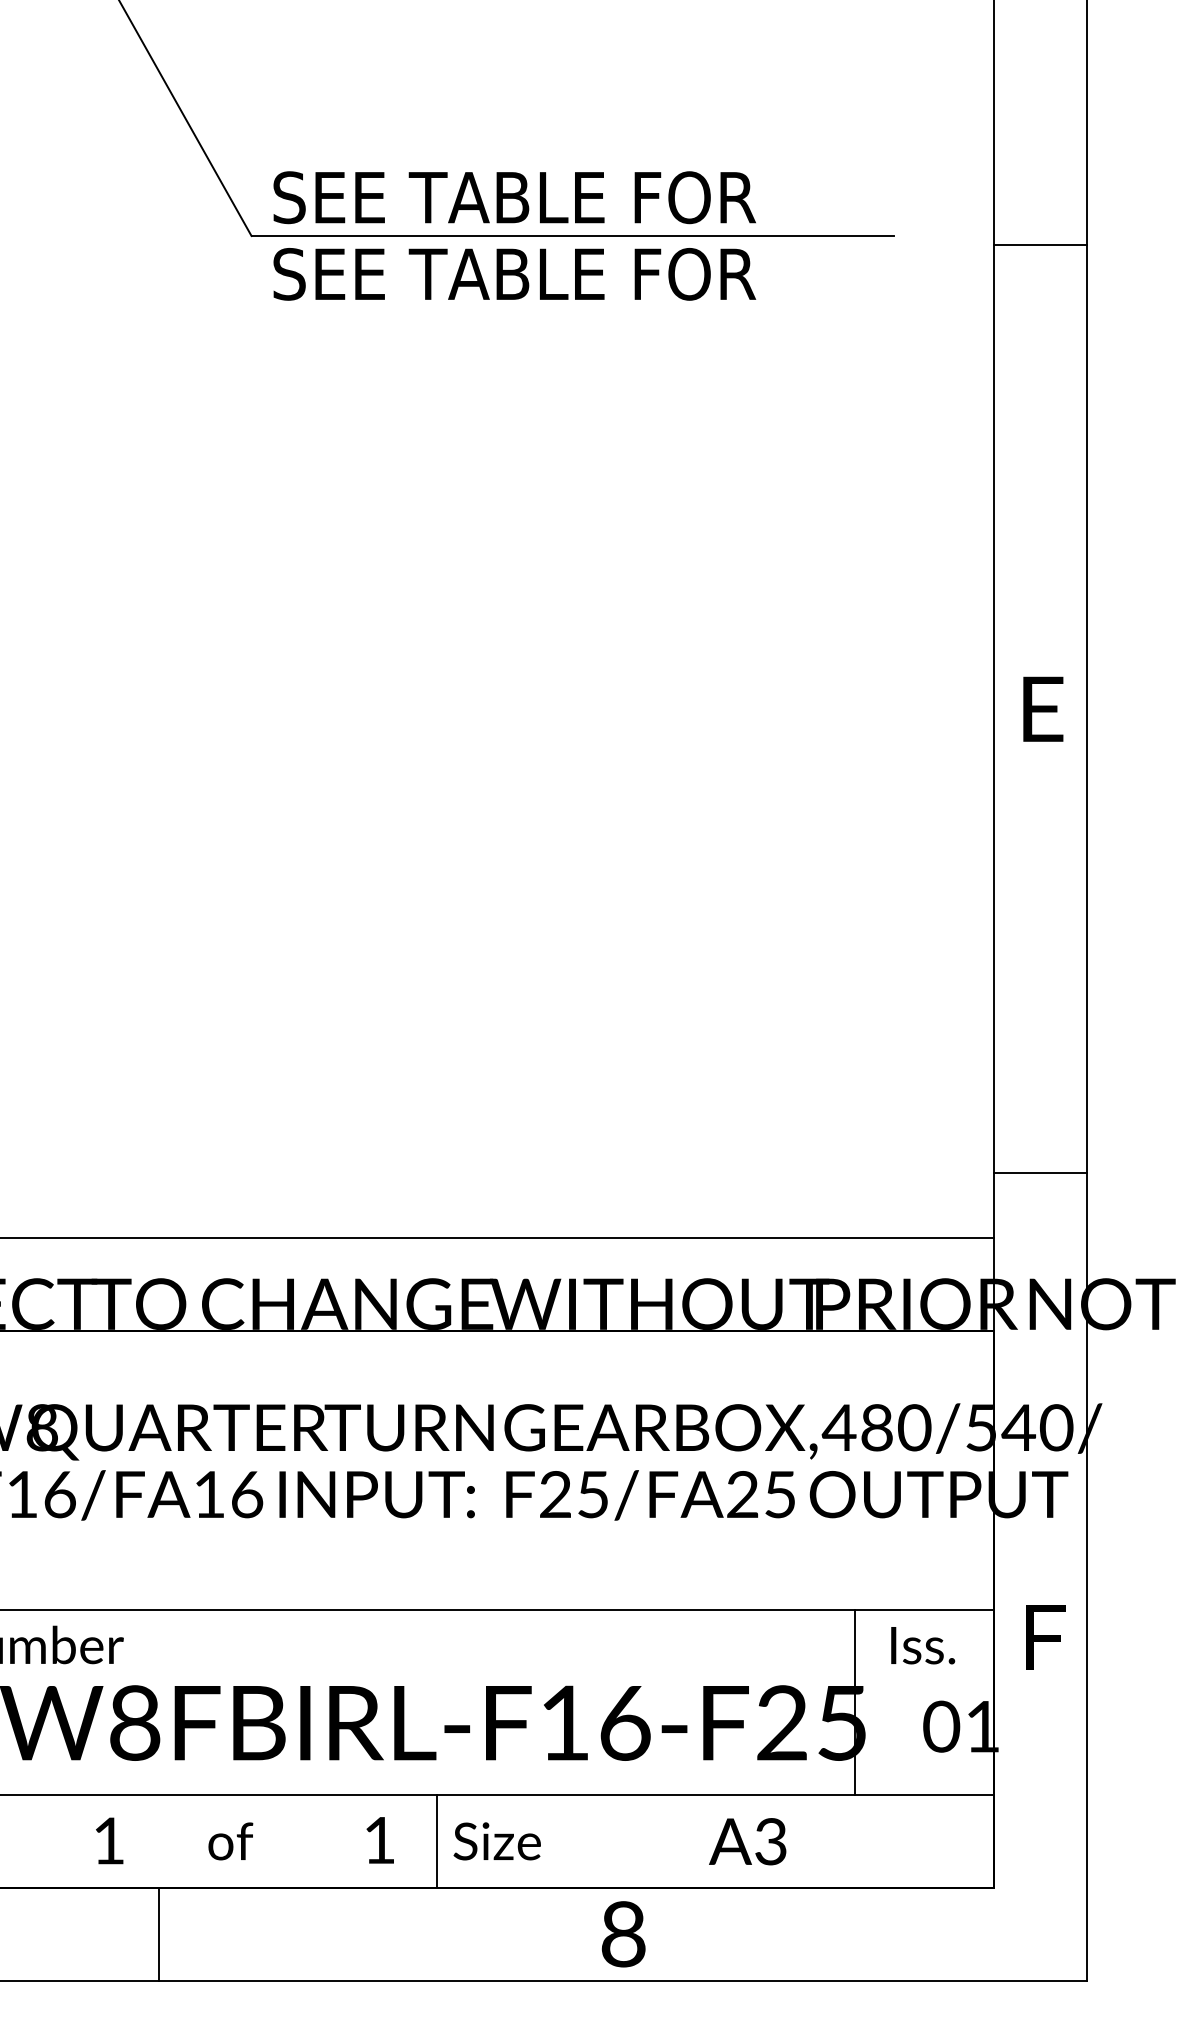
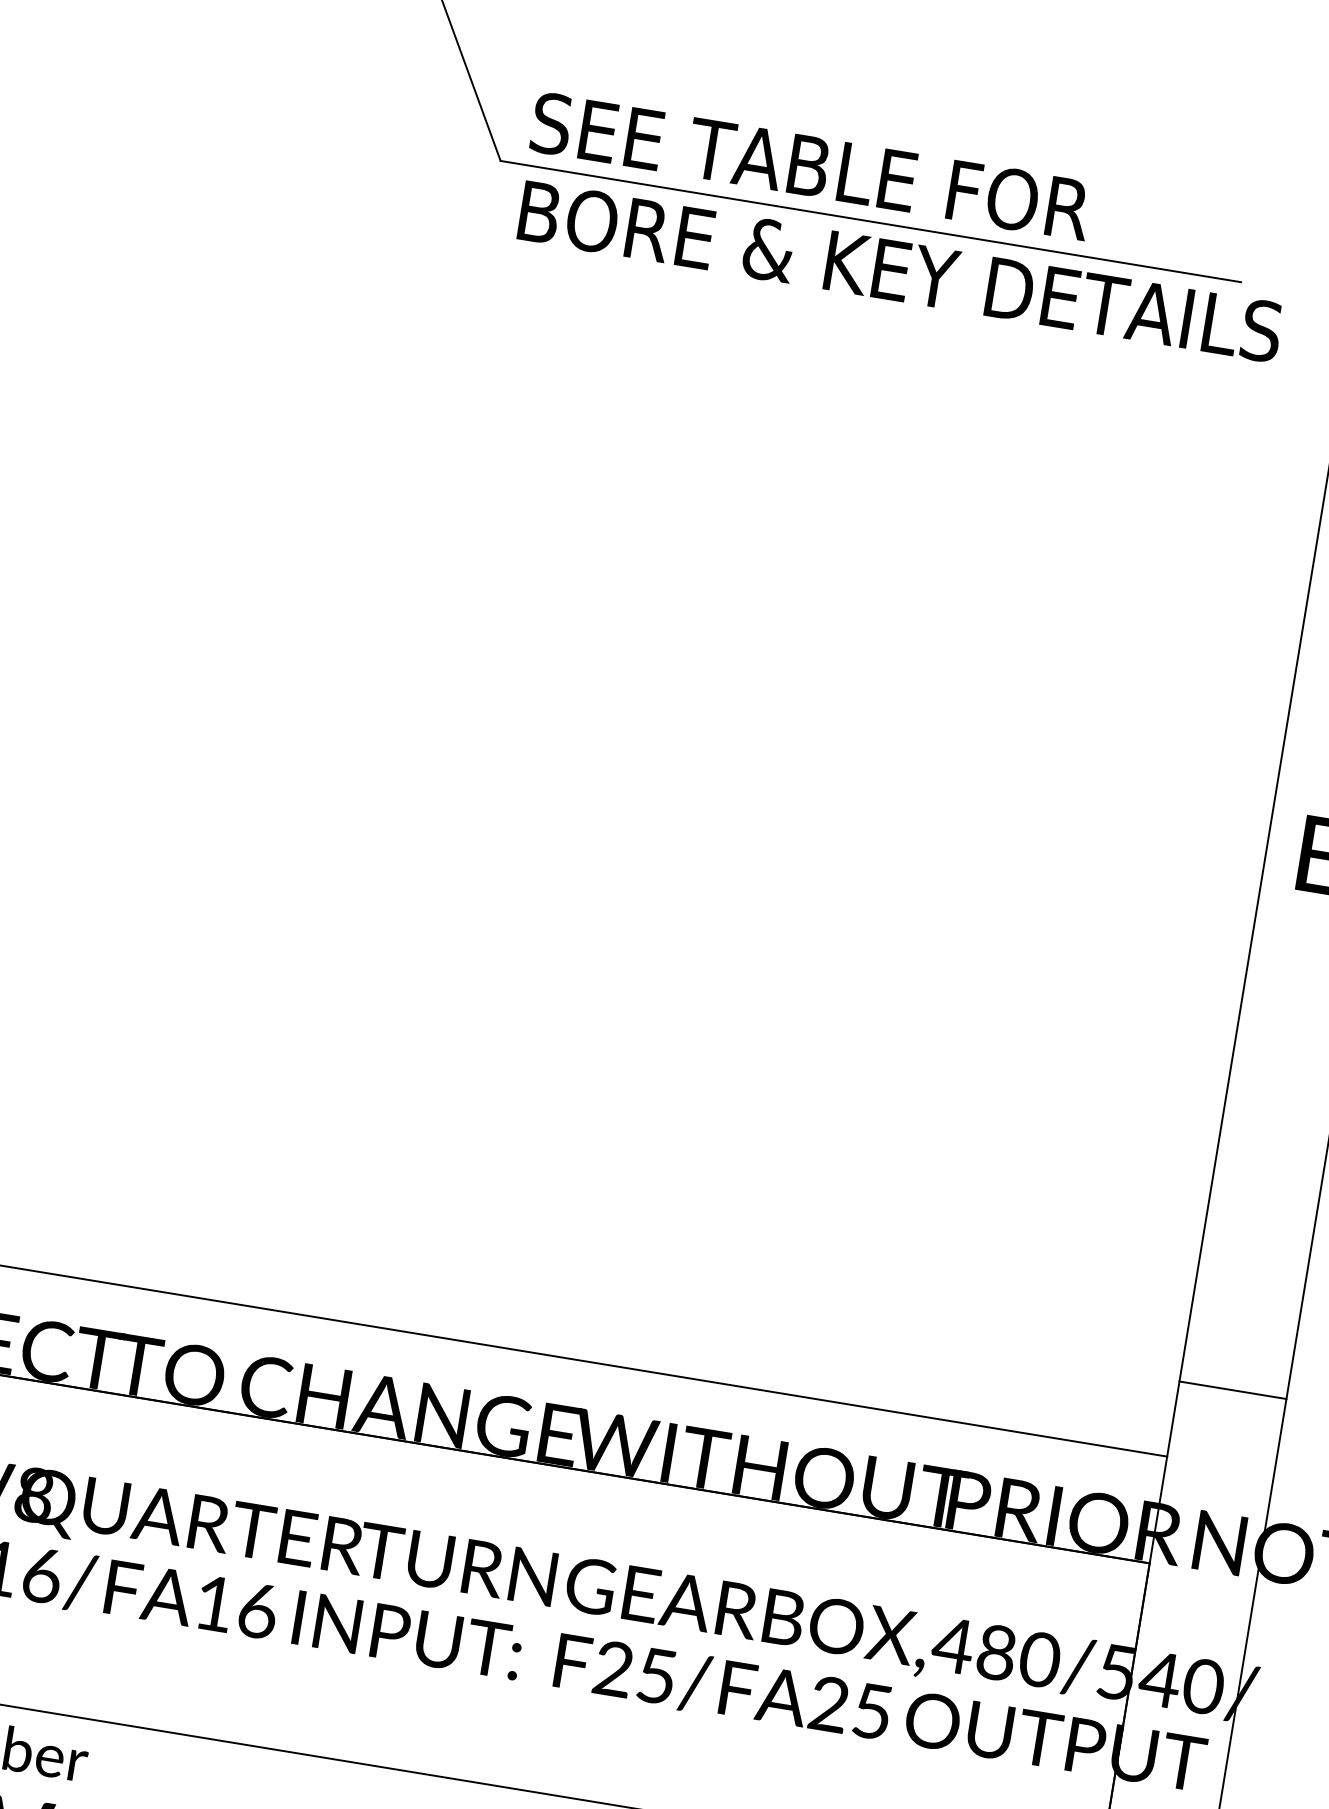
text: (603, 273) -> (899, 270), SEE TABLE FOR -> BORE & KEY DETAILS

